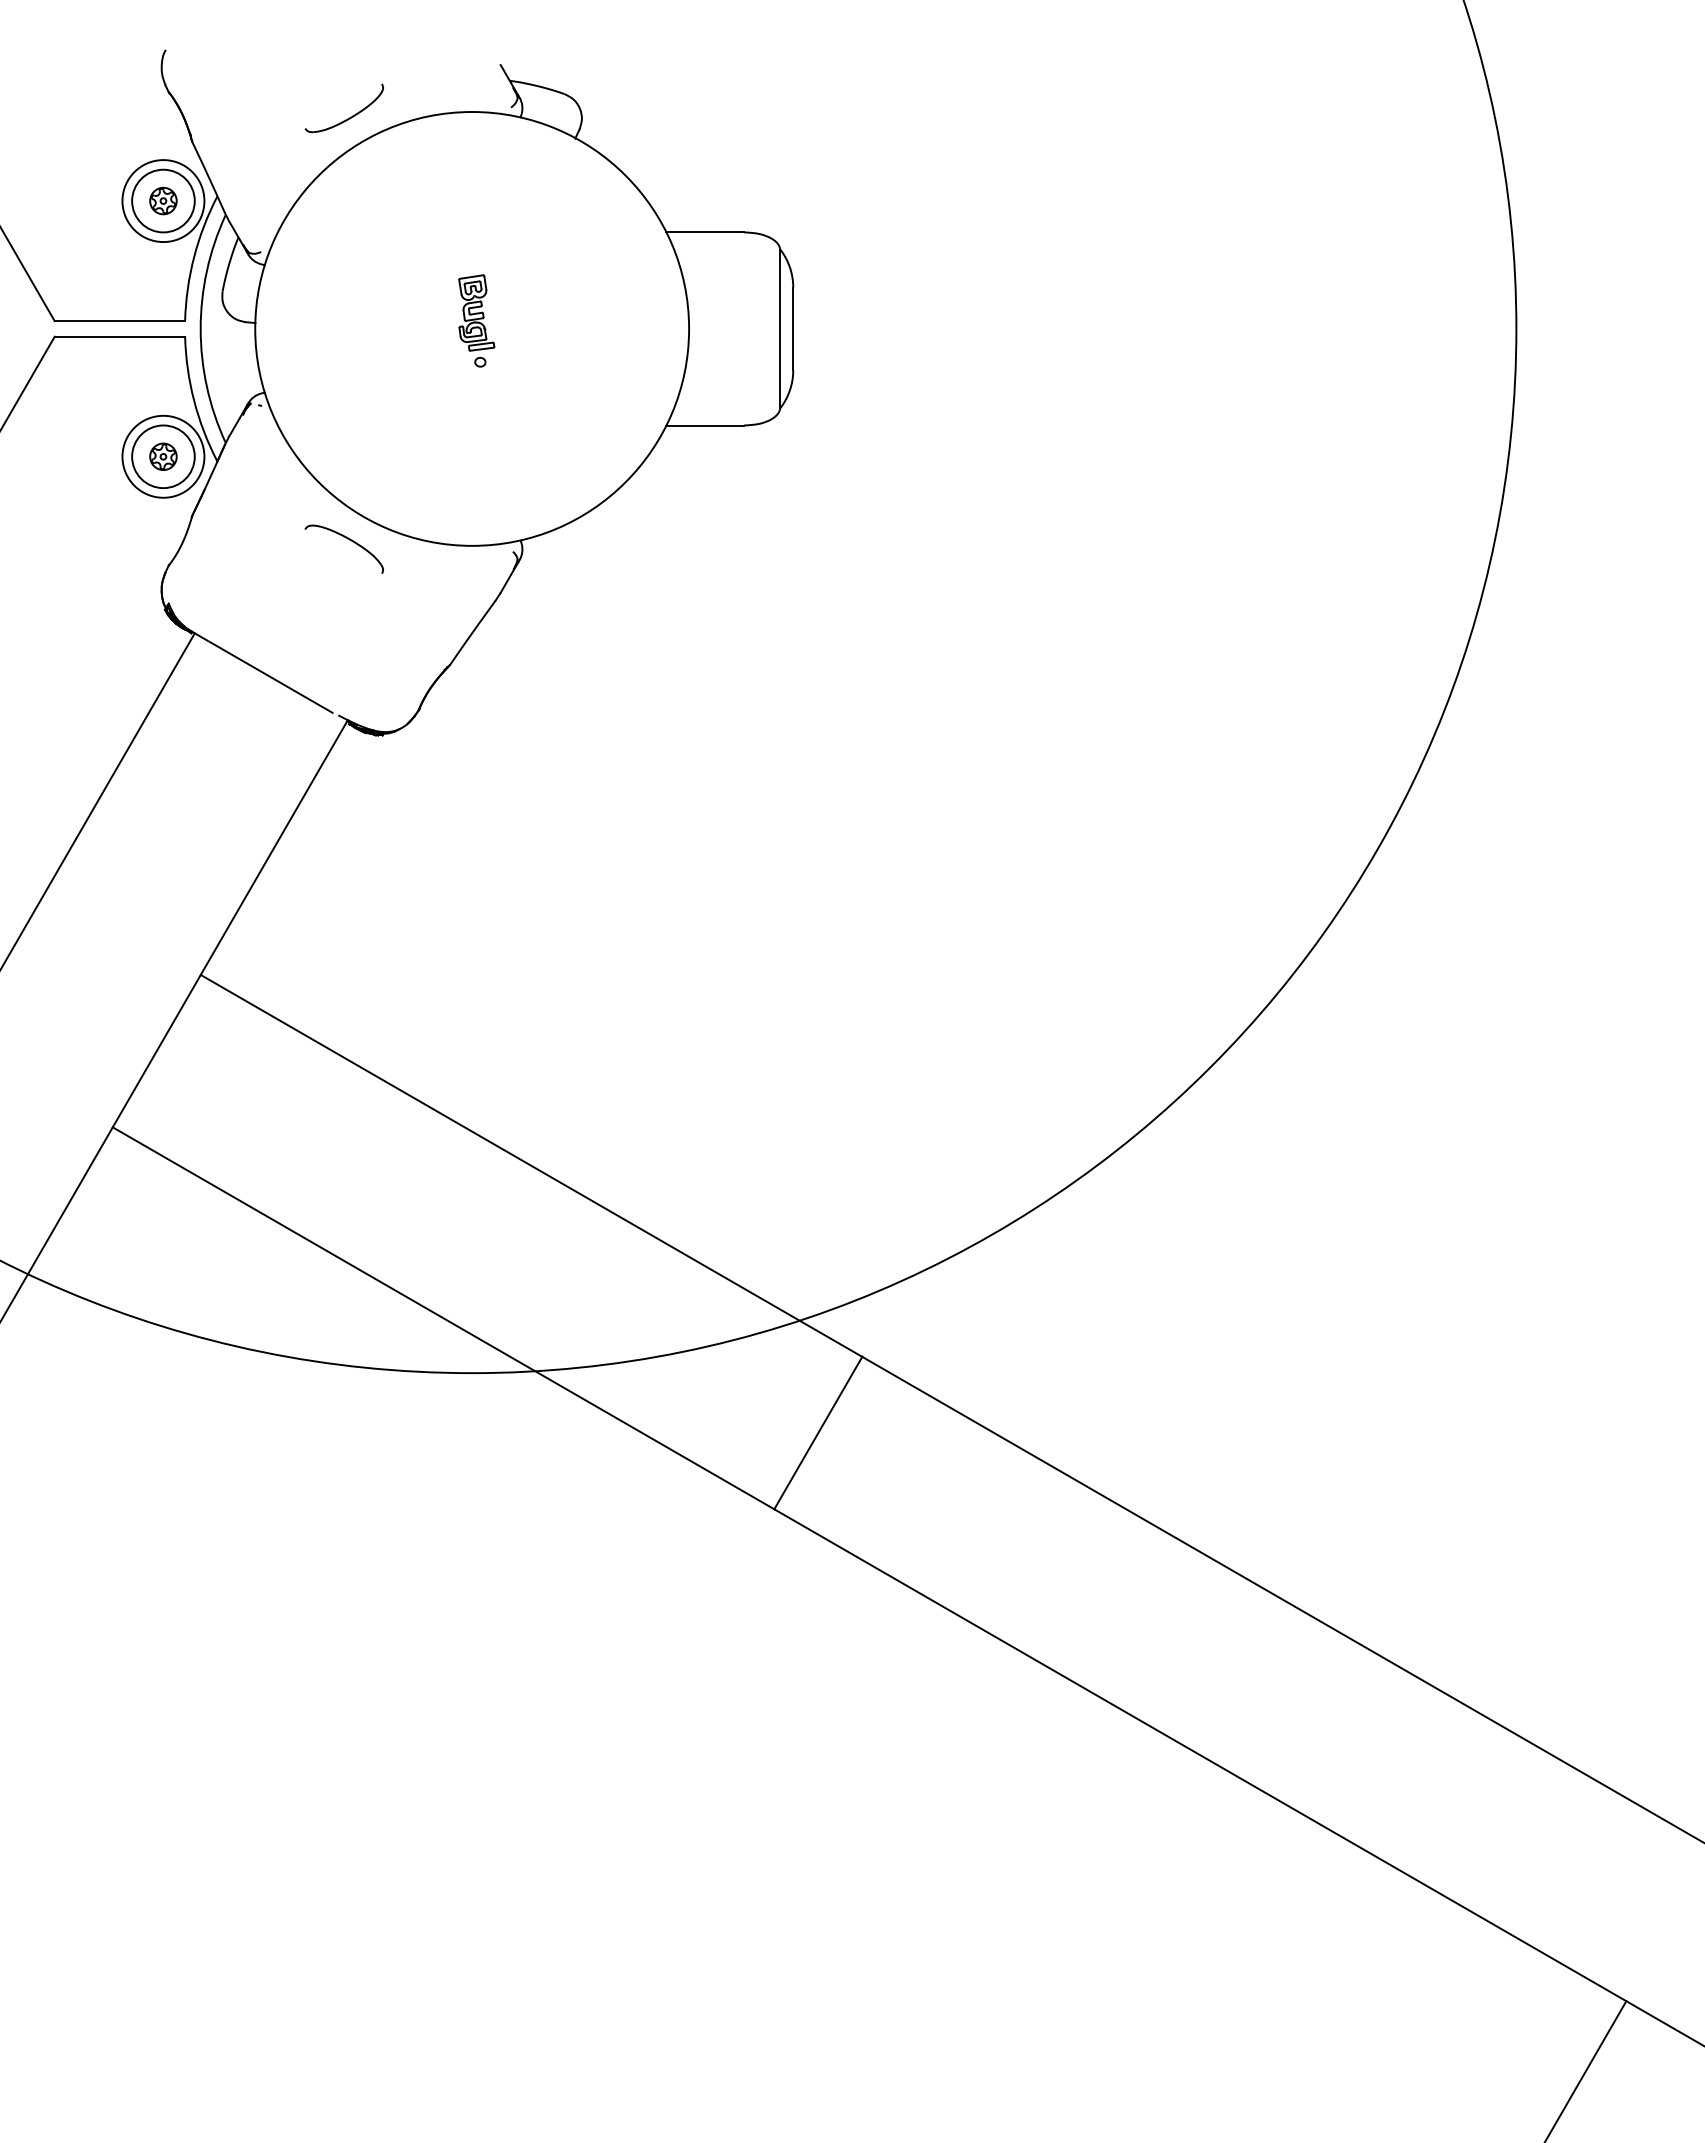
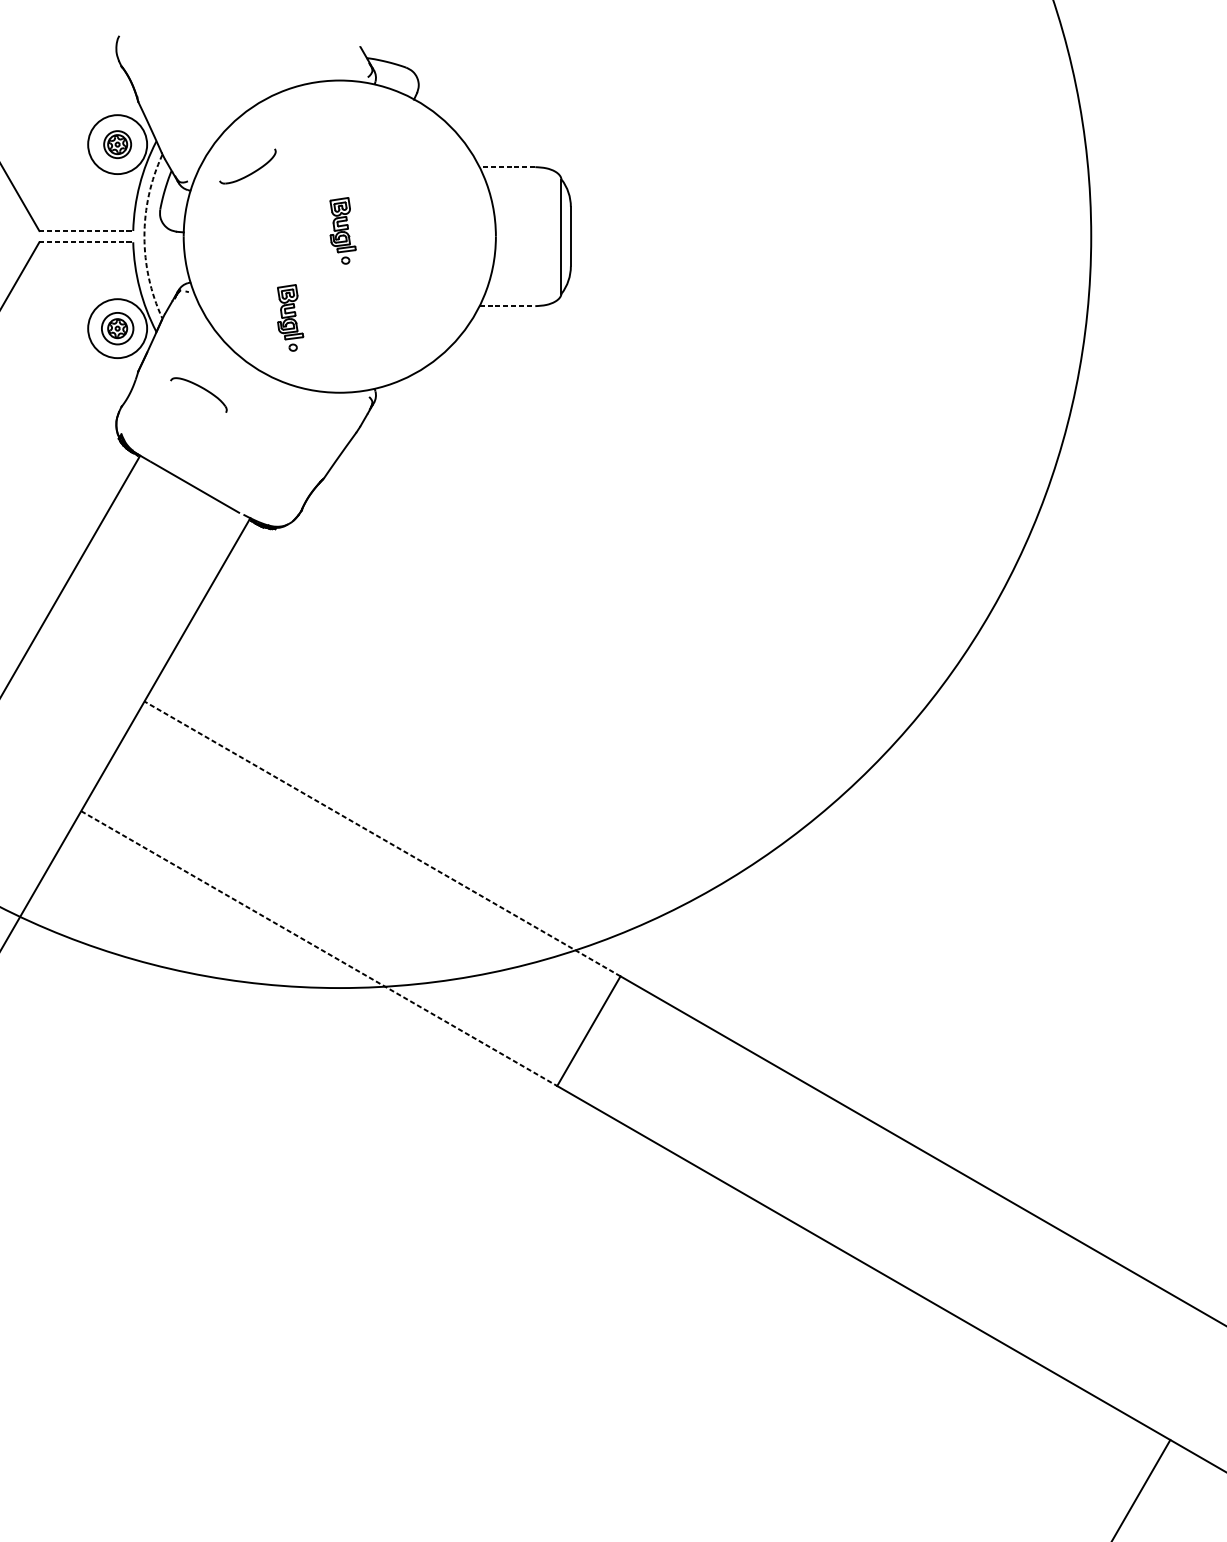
part: (350, 116) -> (252, 172), moved
circle: (163, 200) -> (117, 144), size x0.6
line: (705, 232) -> (507, 167), solid -> dashed
line: (120, 321) -> (86, 231), solid -> dashed
arc: (200, 328) -> (144, 236), solid -> dashed
line: (120, 336) -> (86, 242), solid -> dashed
line: (705, 425) -> (507, 306), solid -> dashed
part: (403, 441) -> (290, 317), added
circle: (163, 456) -> (117, 328), size x0.7
part: (347, 539) -> (201, 388), moved
line: (531, 1165) -> (382, 838), solid -> dashed
line: (443, 1318) -> (319, 948), solid -> dashed

